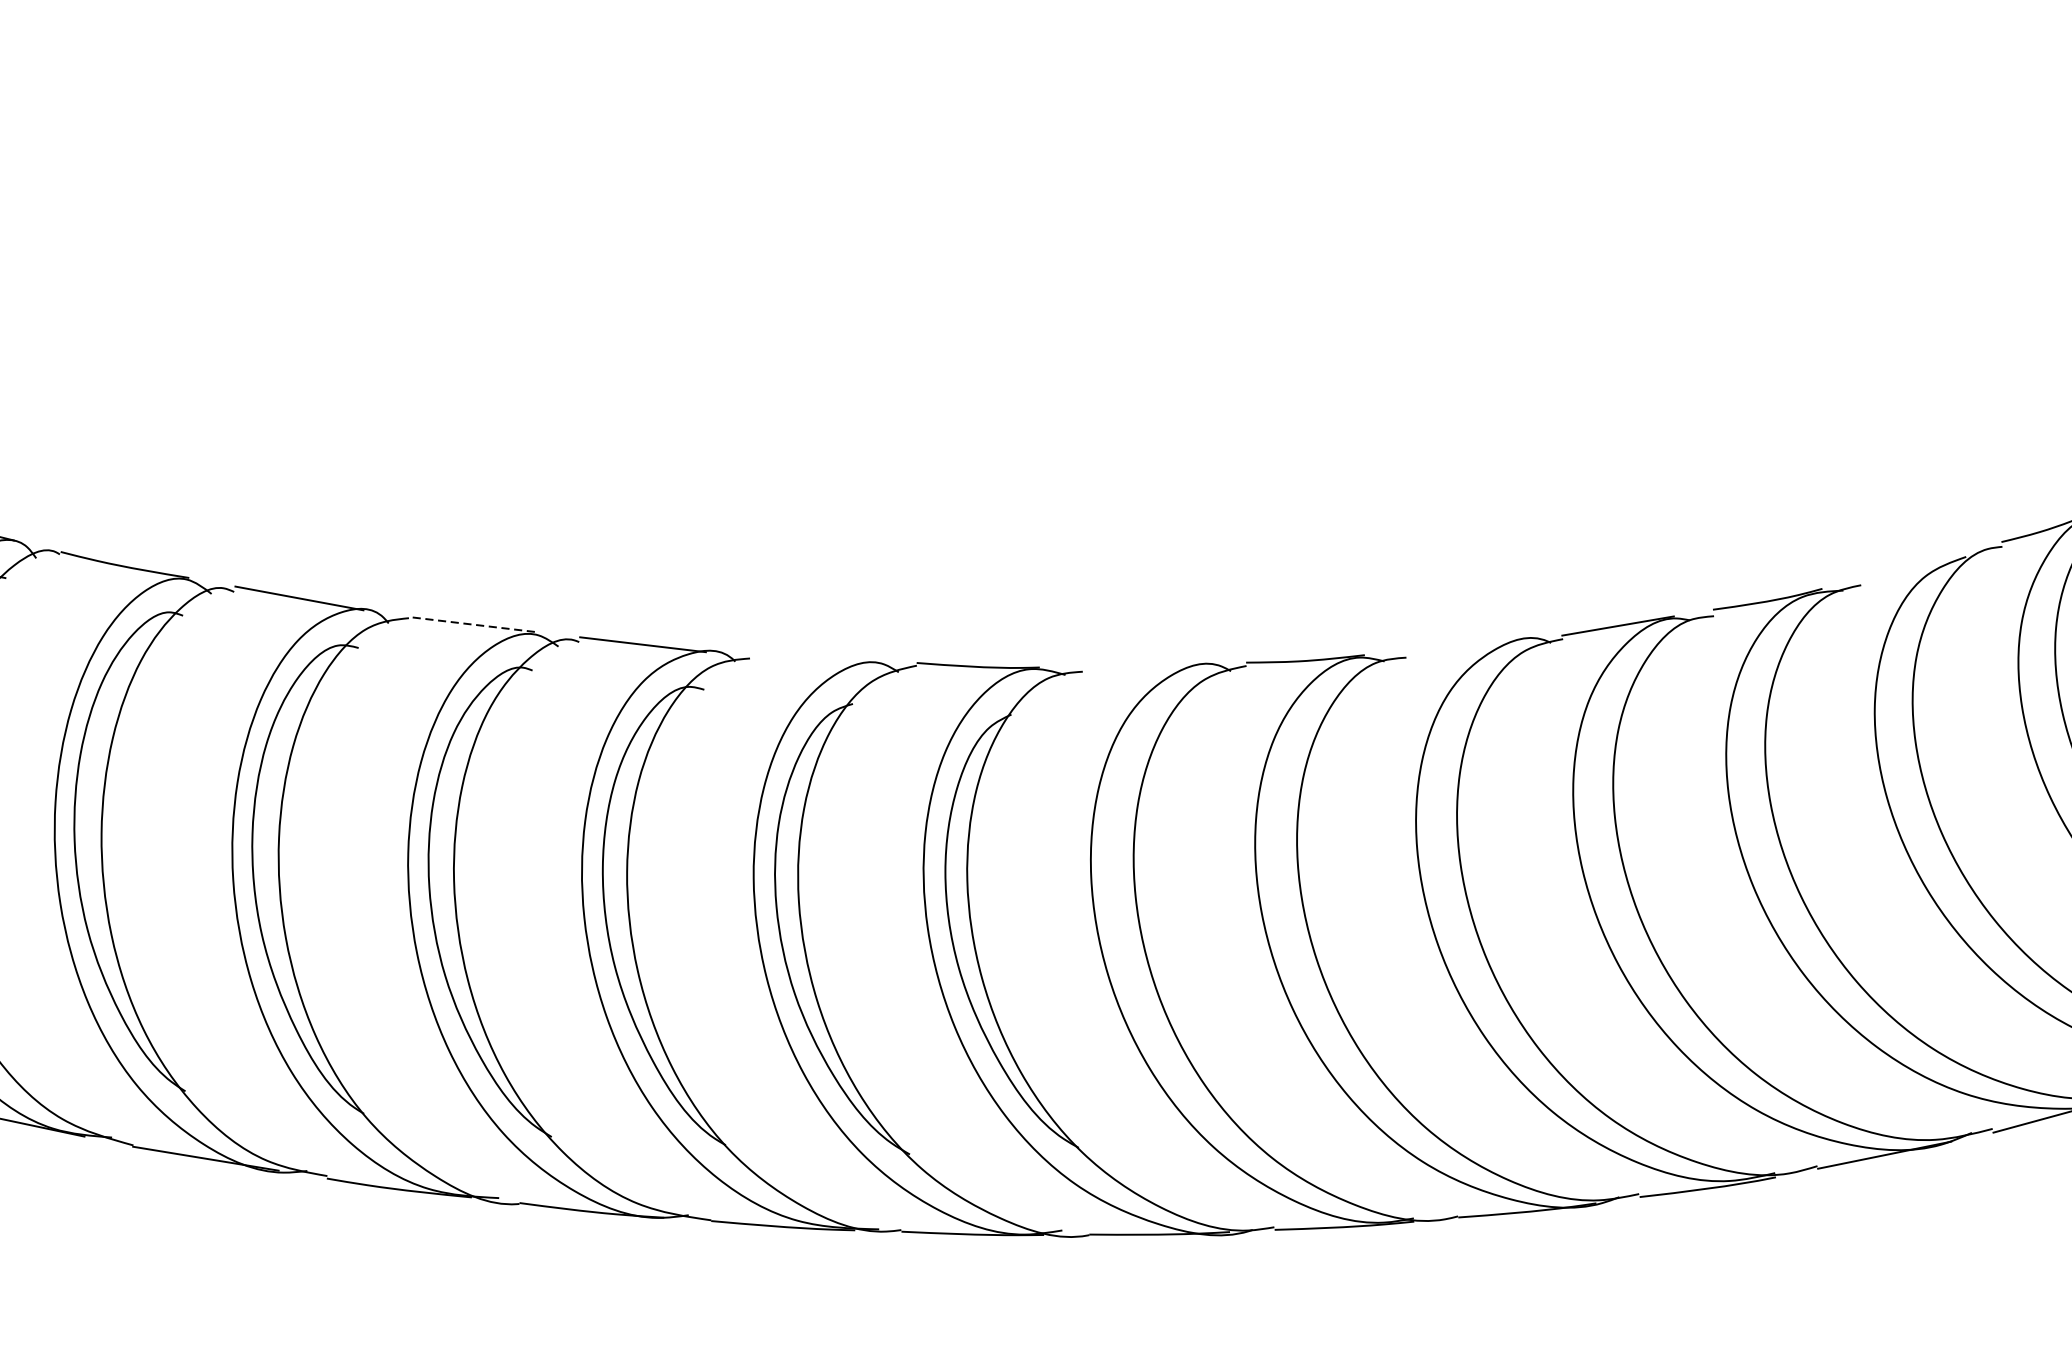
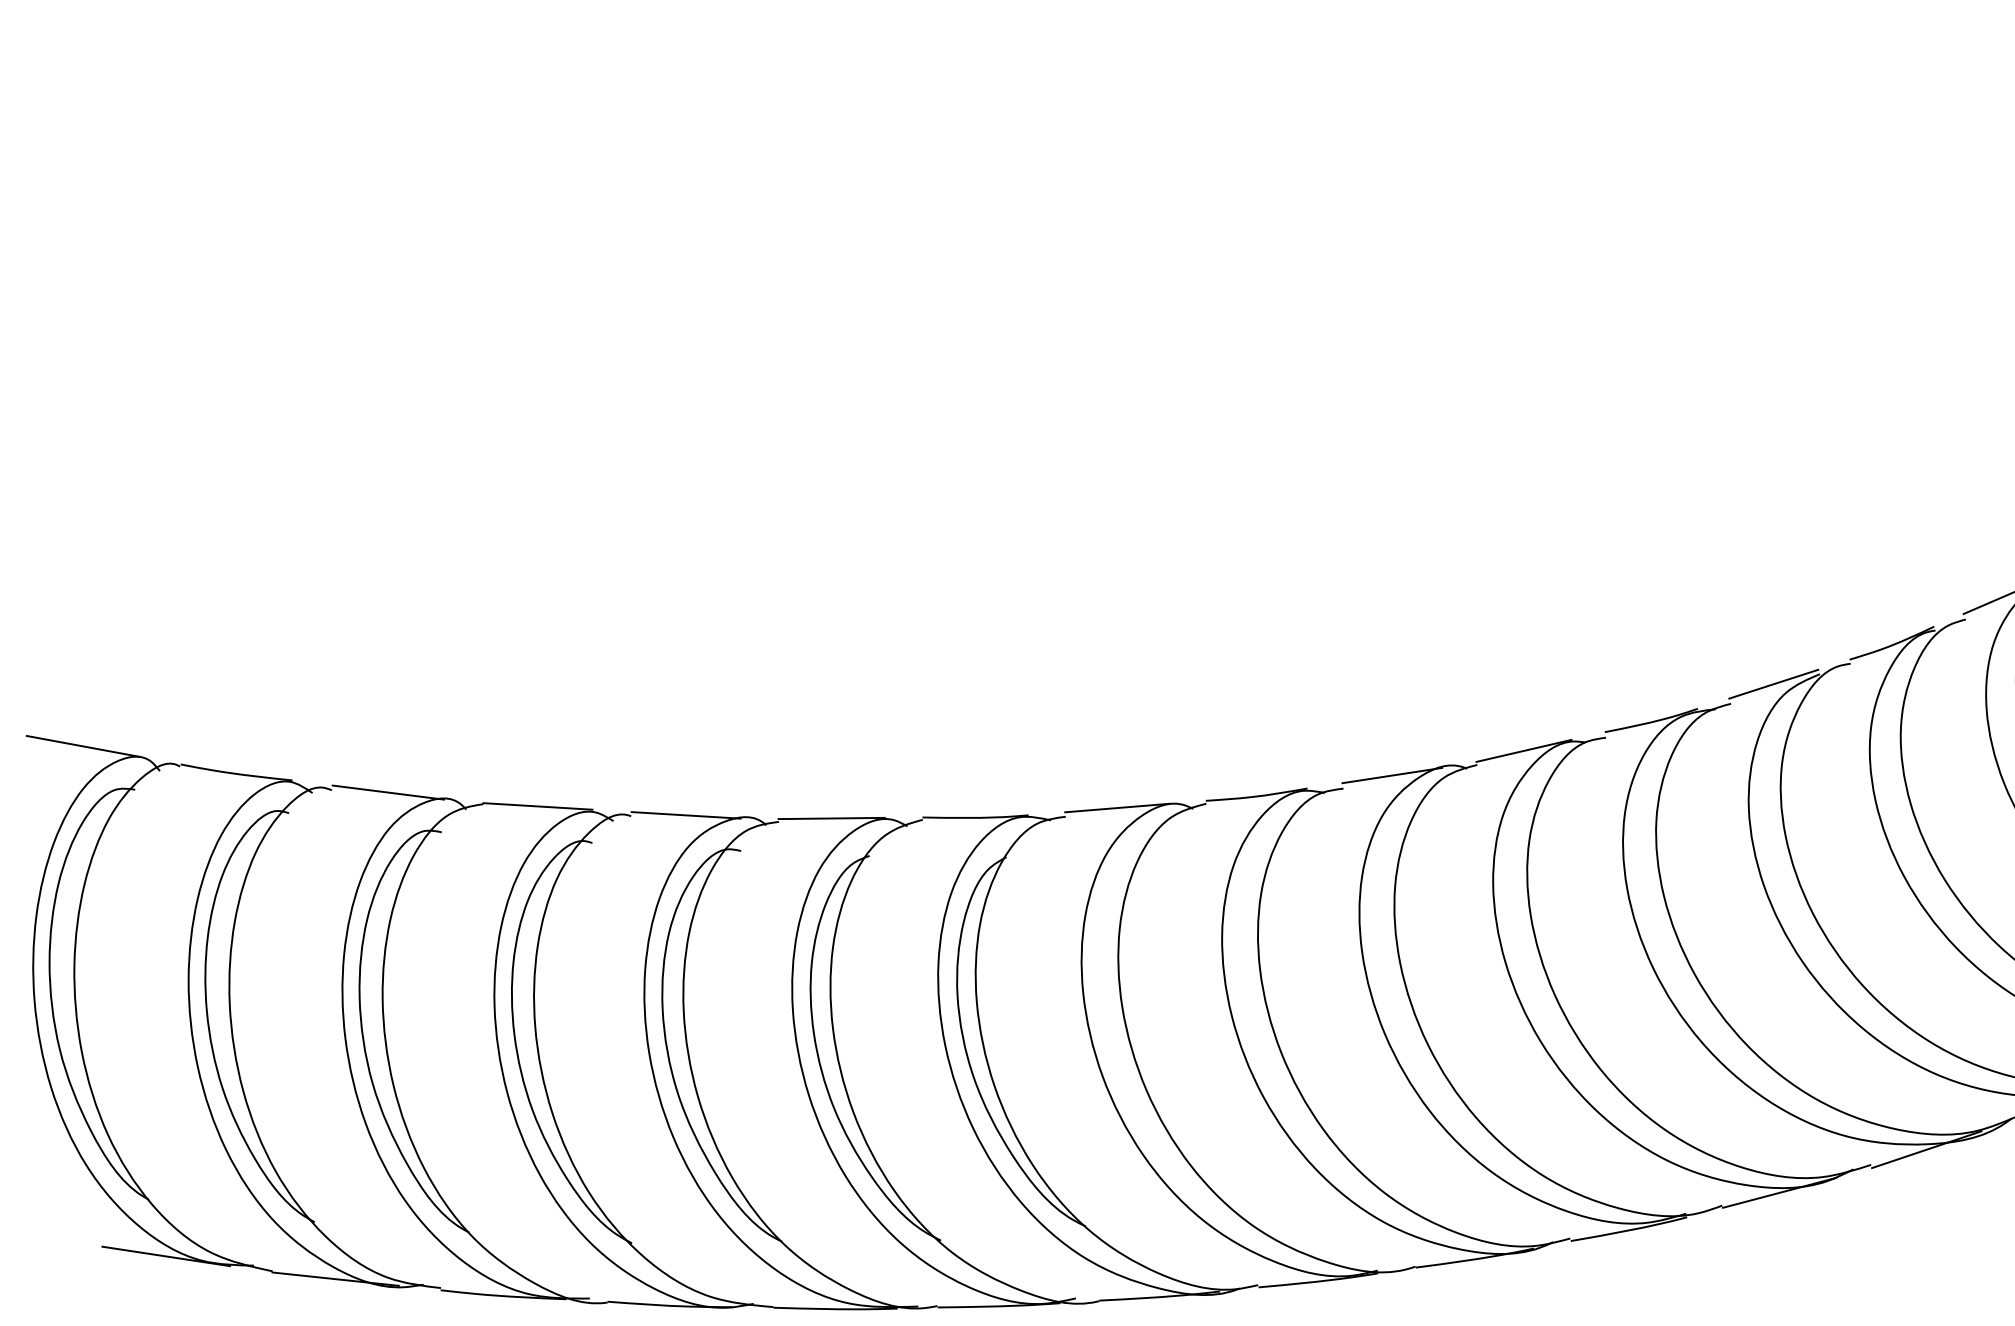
line: (1911, 564) -> (1773, 683), added
line: (471, 624) -> (537, 806), dashed -> solid
line: (1464, 645) -> (1392, 775), added
line: (811, 658) -> (831, 818), added
line: (1143, 664) -> (1117, 807), added

